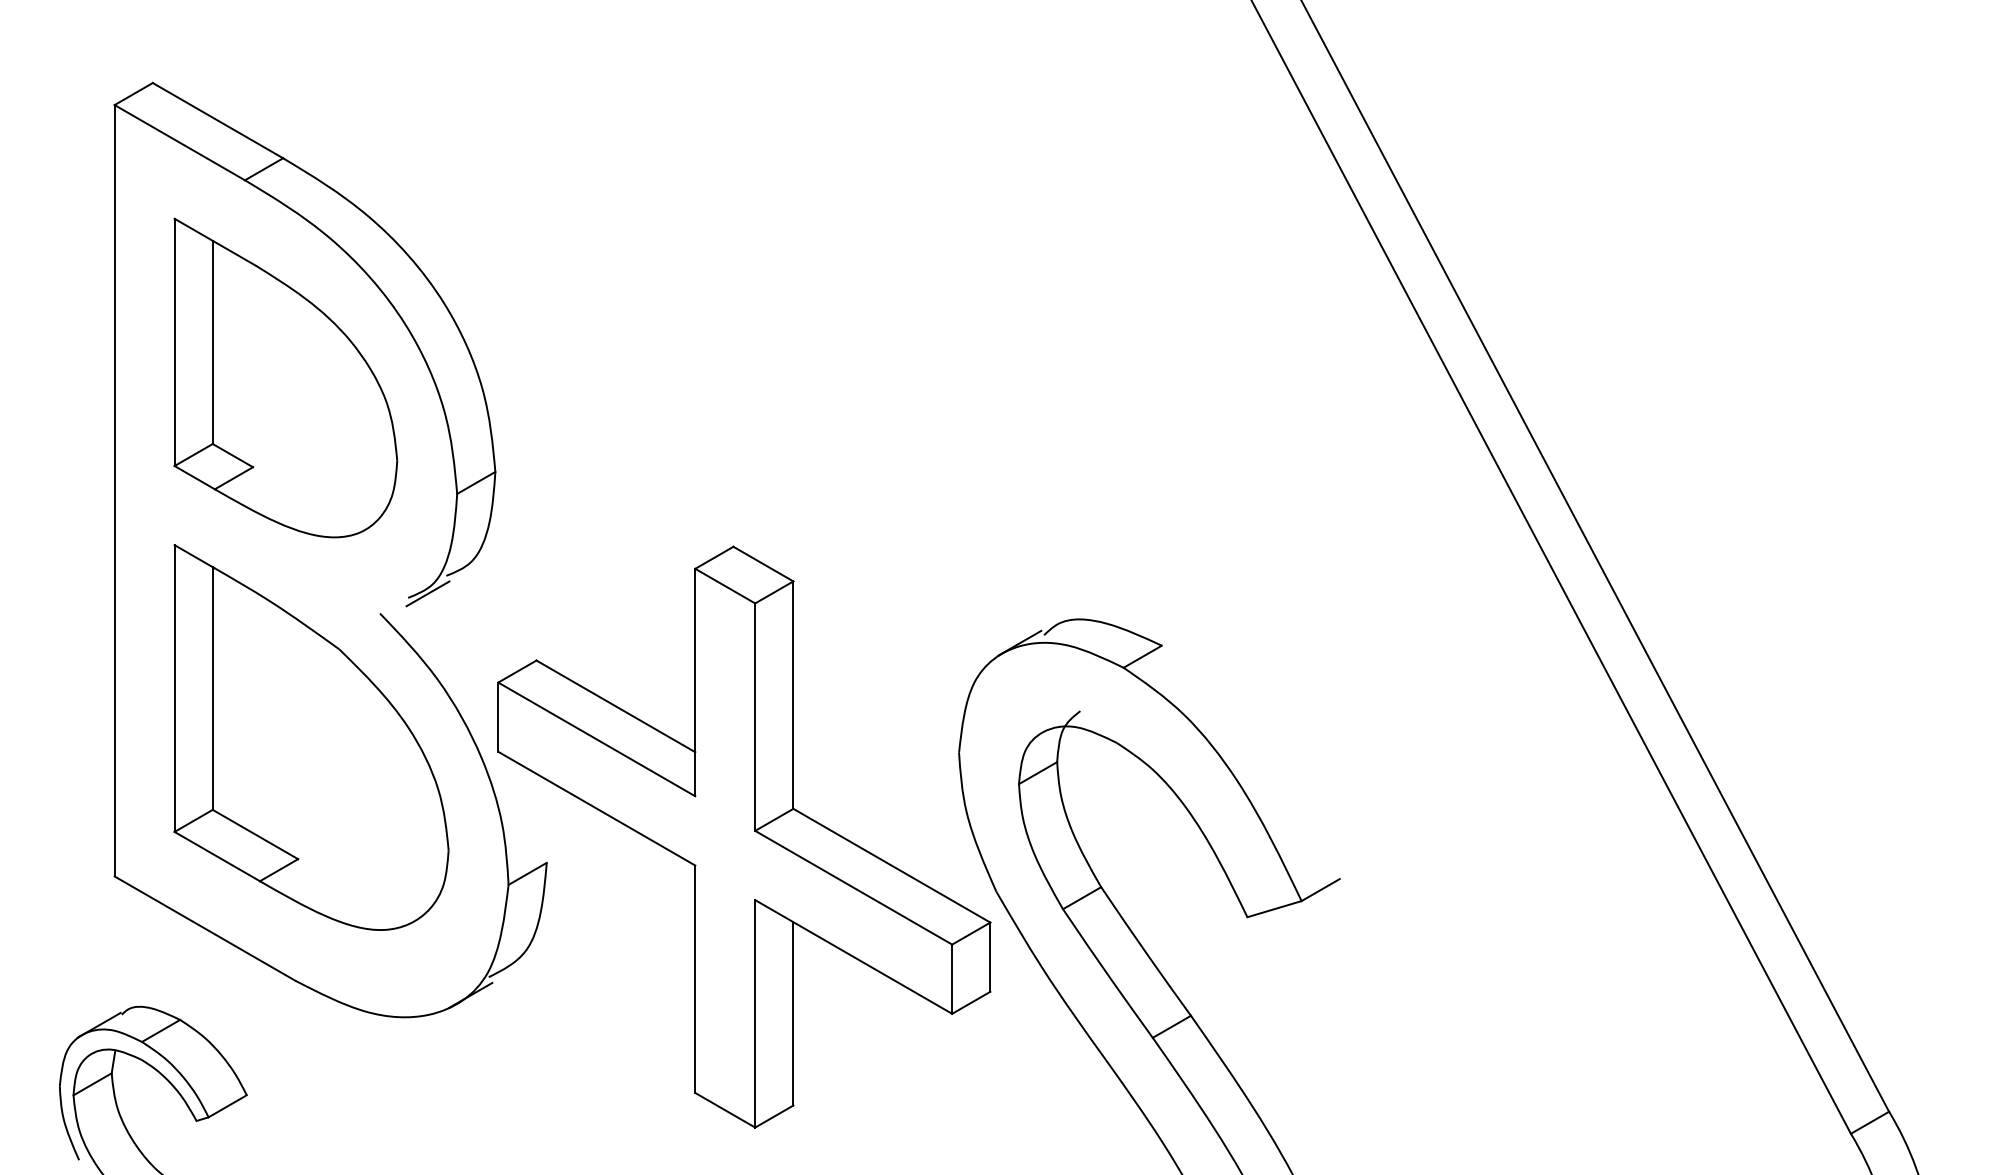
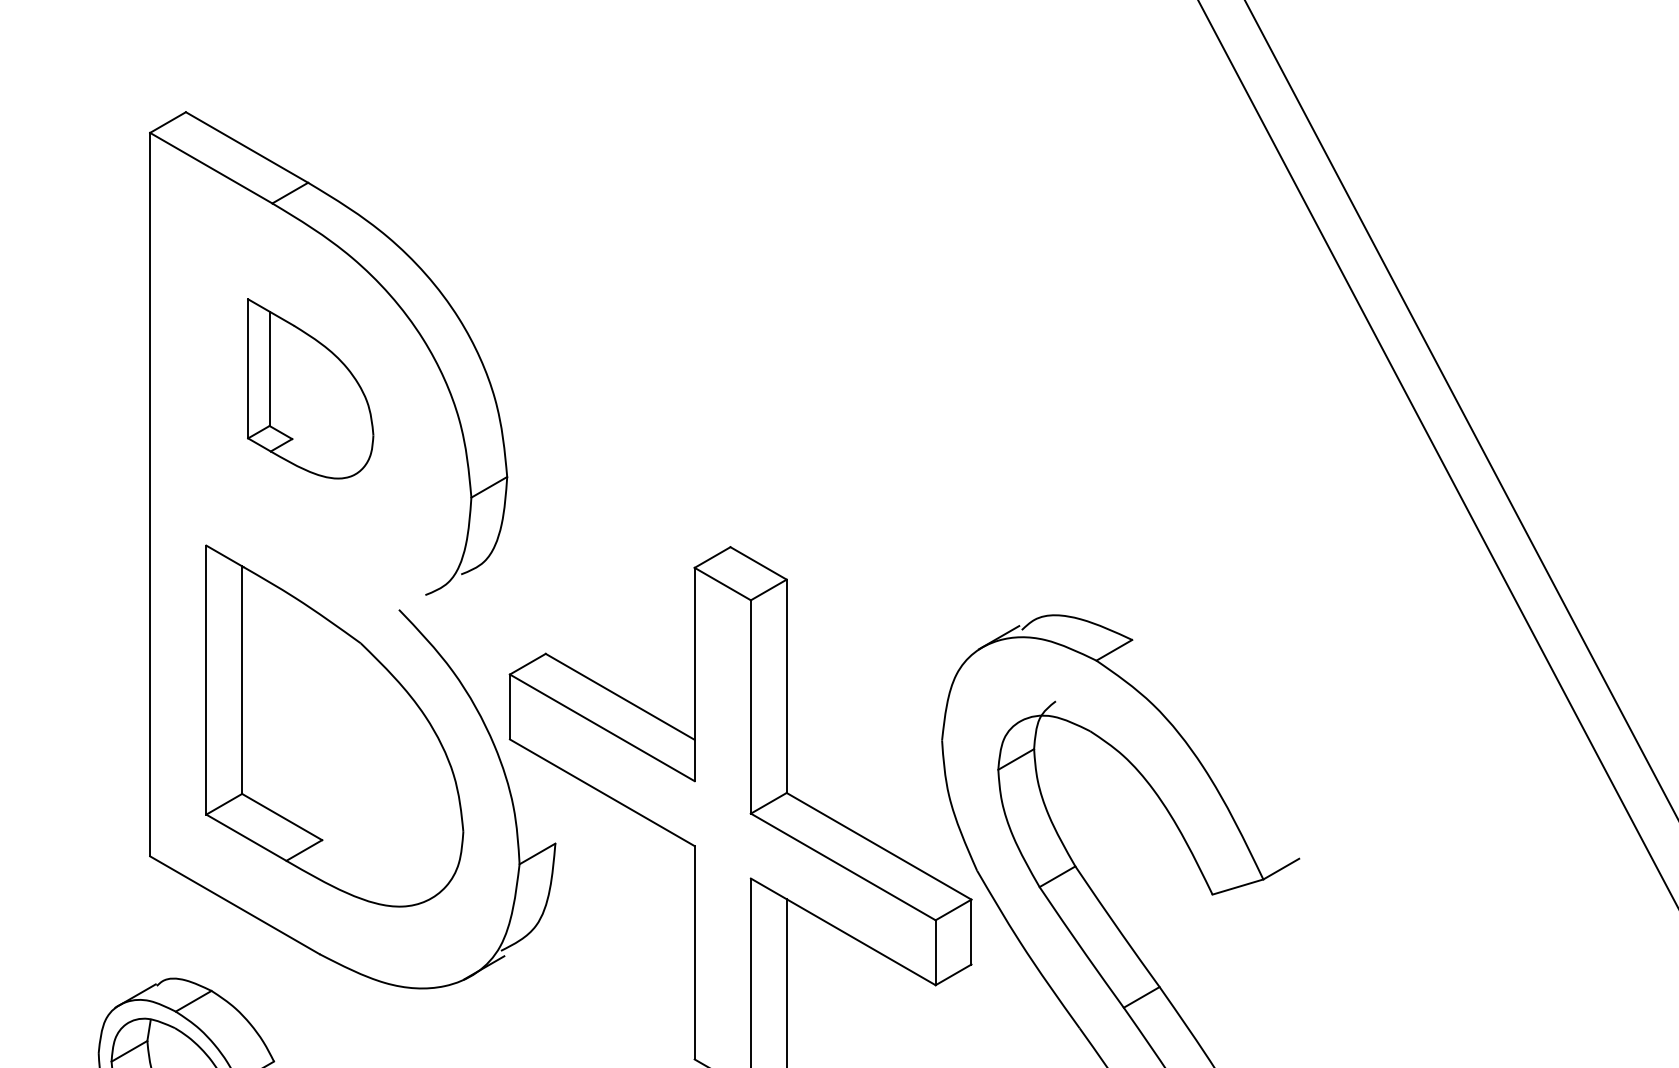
part: (285, 377) -> (310, 388), size x0.6
line: (427, 593) -> (443, 590), removed

